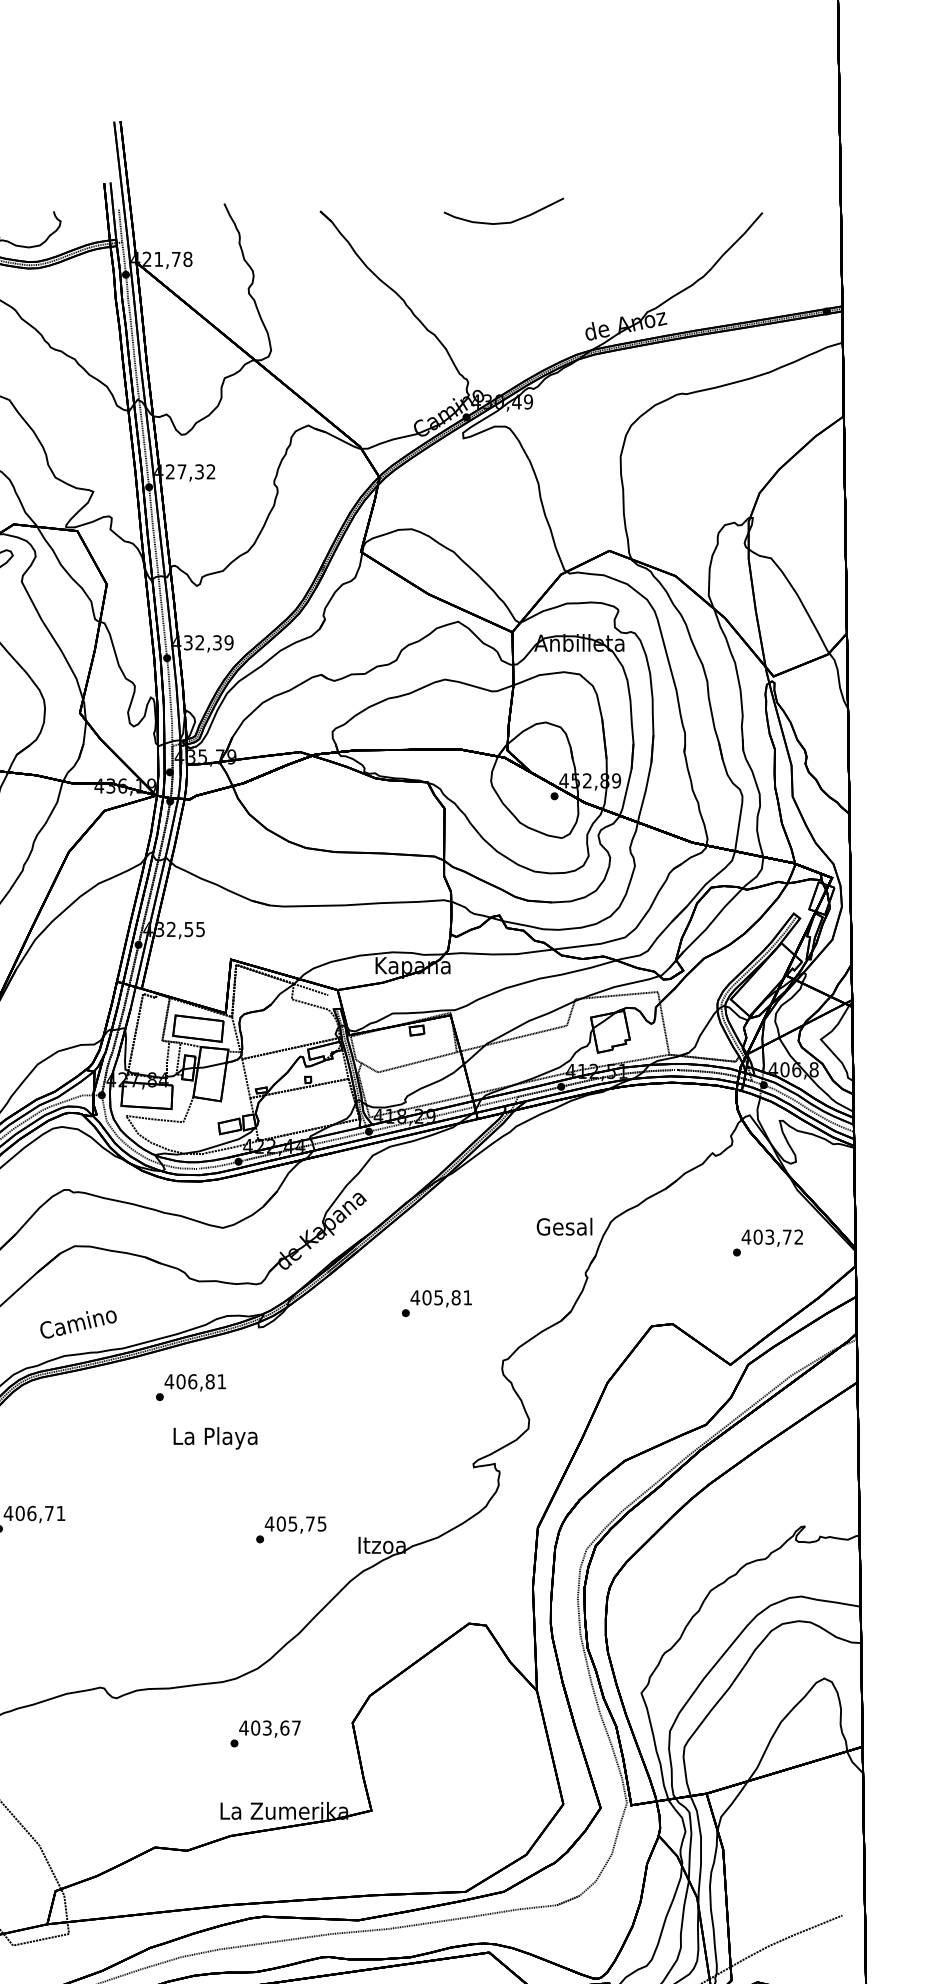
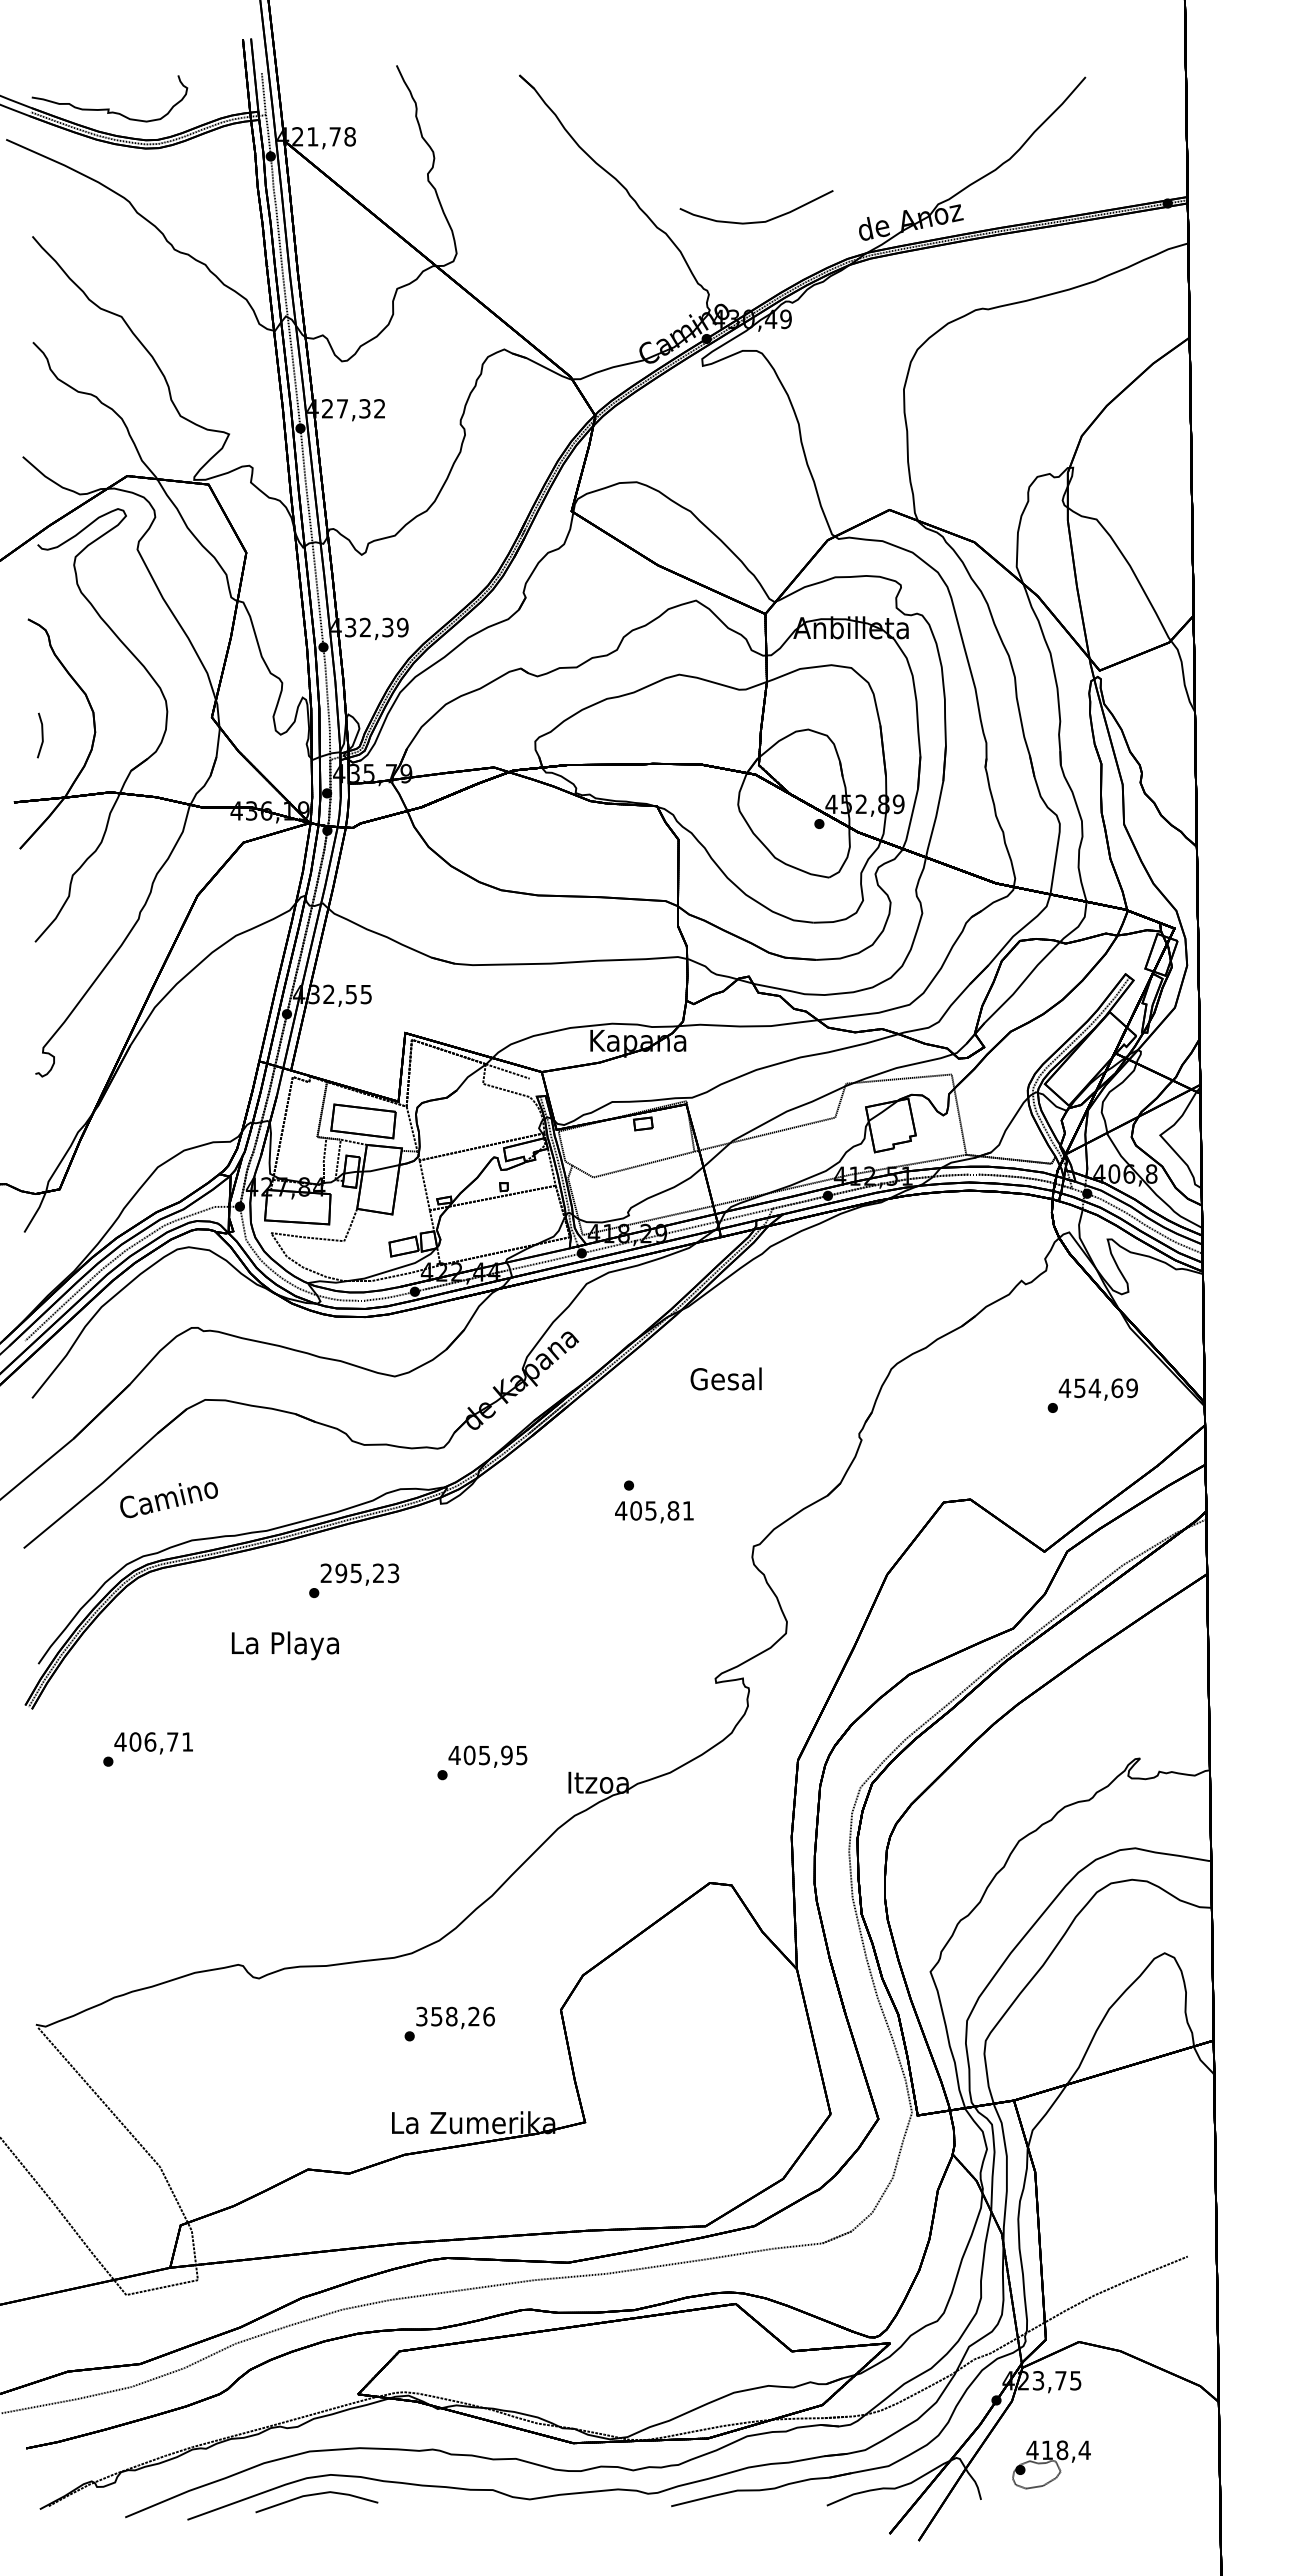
curve: (503, 222) -> (756, 221), moved
text: (564, 1226) -> (725, 1378), moved
text: (778, 1237) -> (1105, 1388), 403,72 -> 454,69
text: (441, 1299) -> (654, 1512), moved
text: (78, 1324) -> (168, 1500), moved
text: (195, 1381) -> (359, 1573), 406,81 -> 295,23
text: (215, 1438) -> (285, 1645), moved
text: (310, 1524) -> (506, 1755), 405,75 -> 405,95
text: (269, 1727) -> (454, 2016), 403,67 -> 358,26

